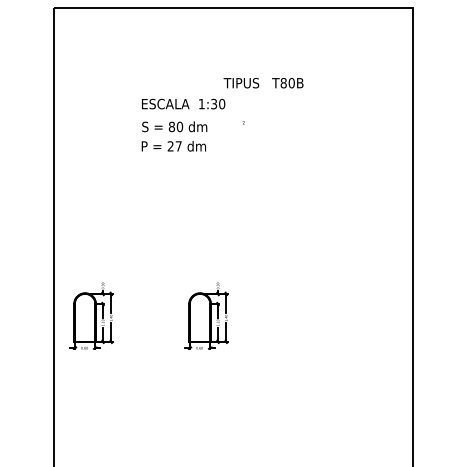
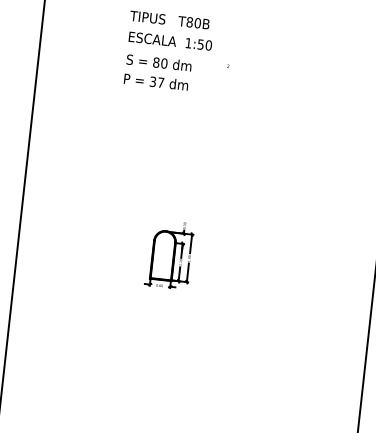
text: (263, 83) -> (169, 20), moved
text: (214, 103) -> (201, 44), 1:30 -> 1:50
text: (170, 146) -> (152, 81), 27 -> 37
part: (91, 315) -> (55, 241), removed

